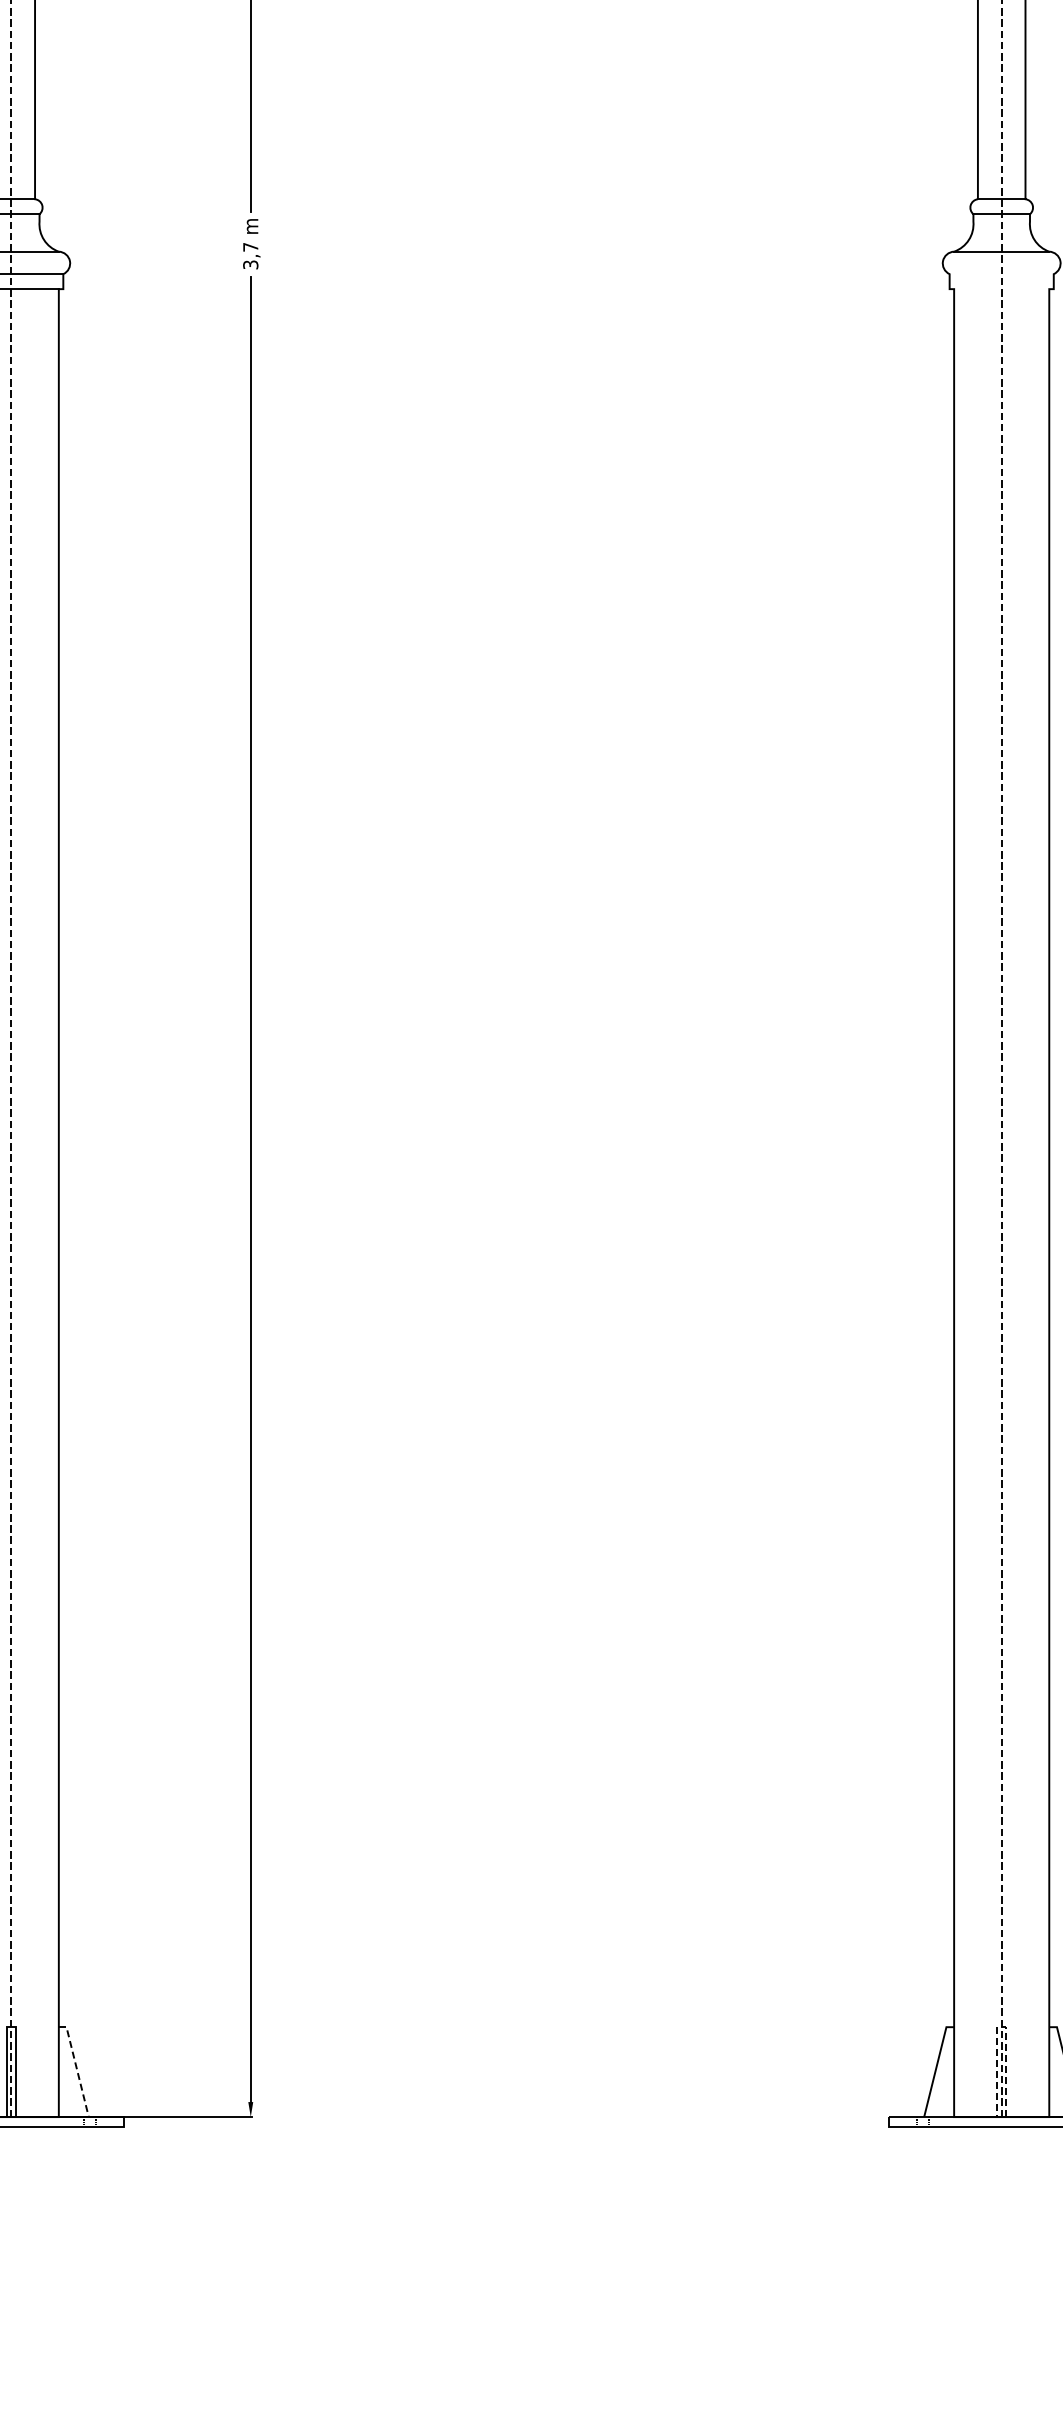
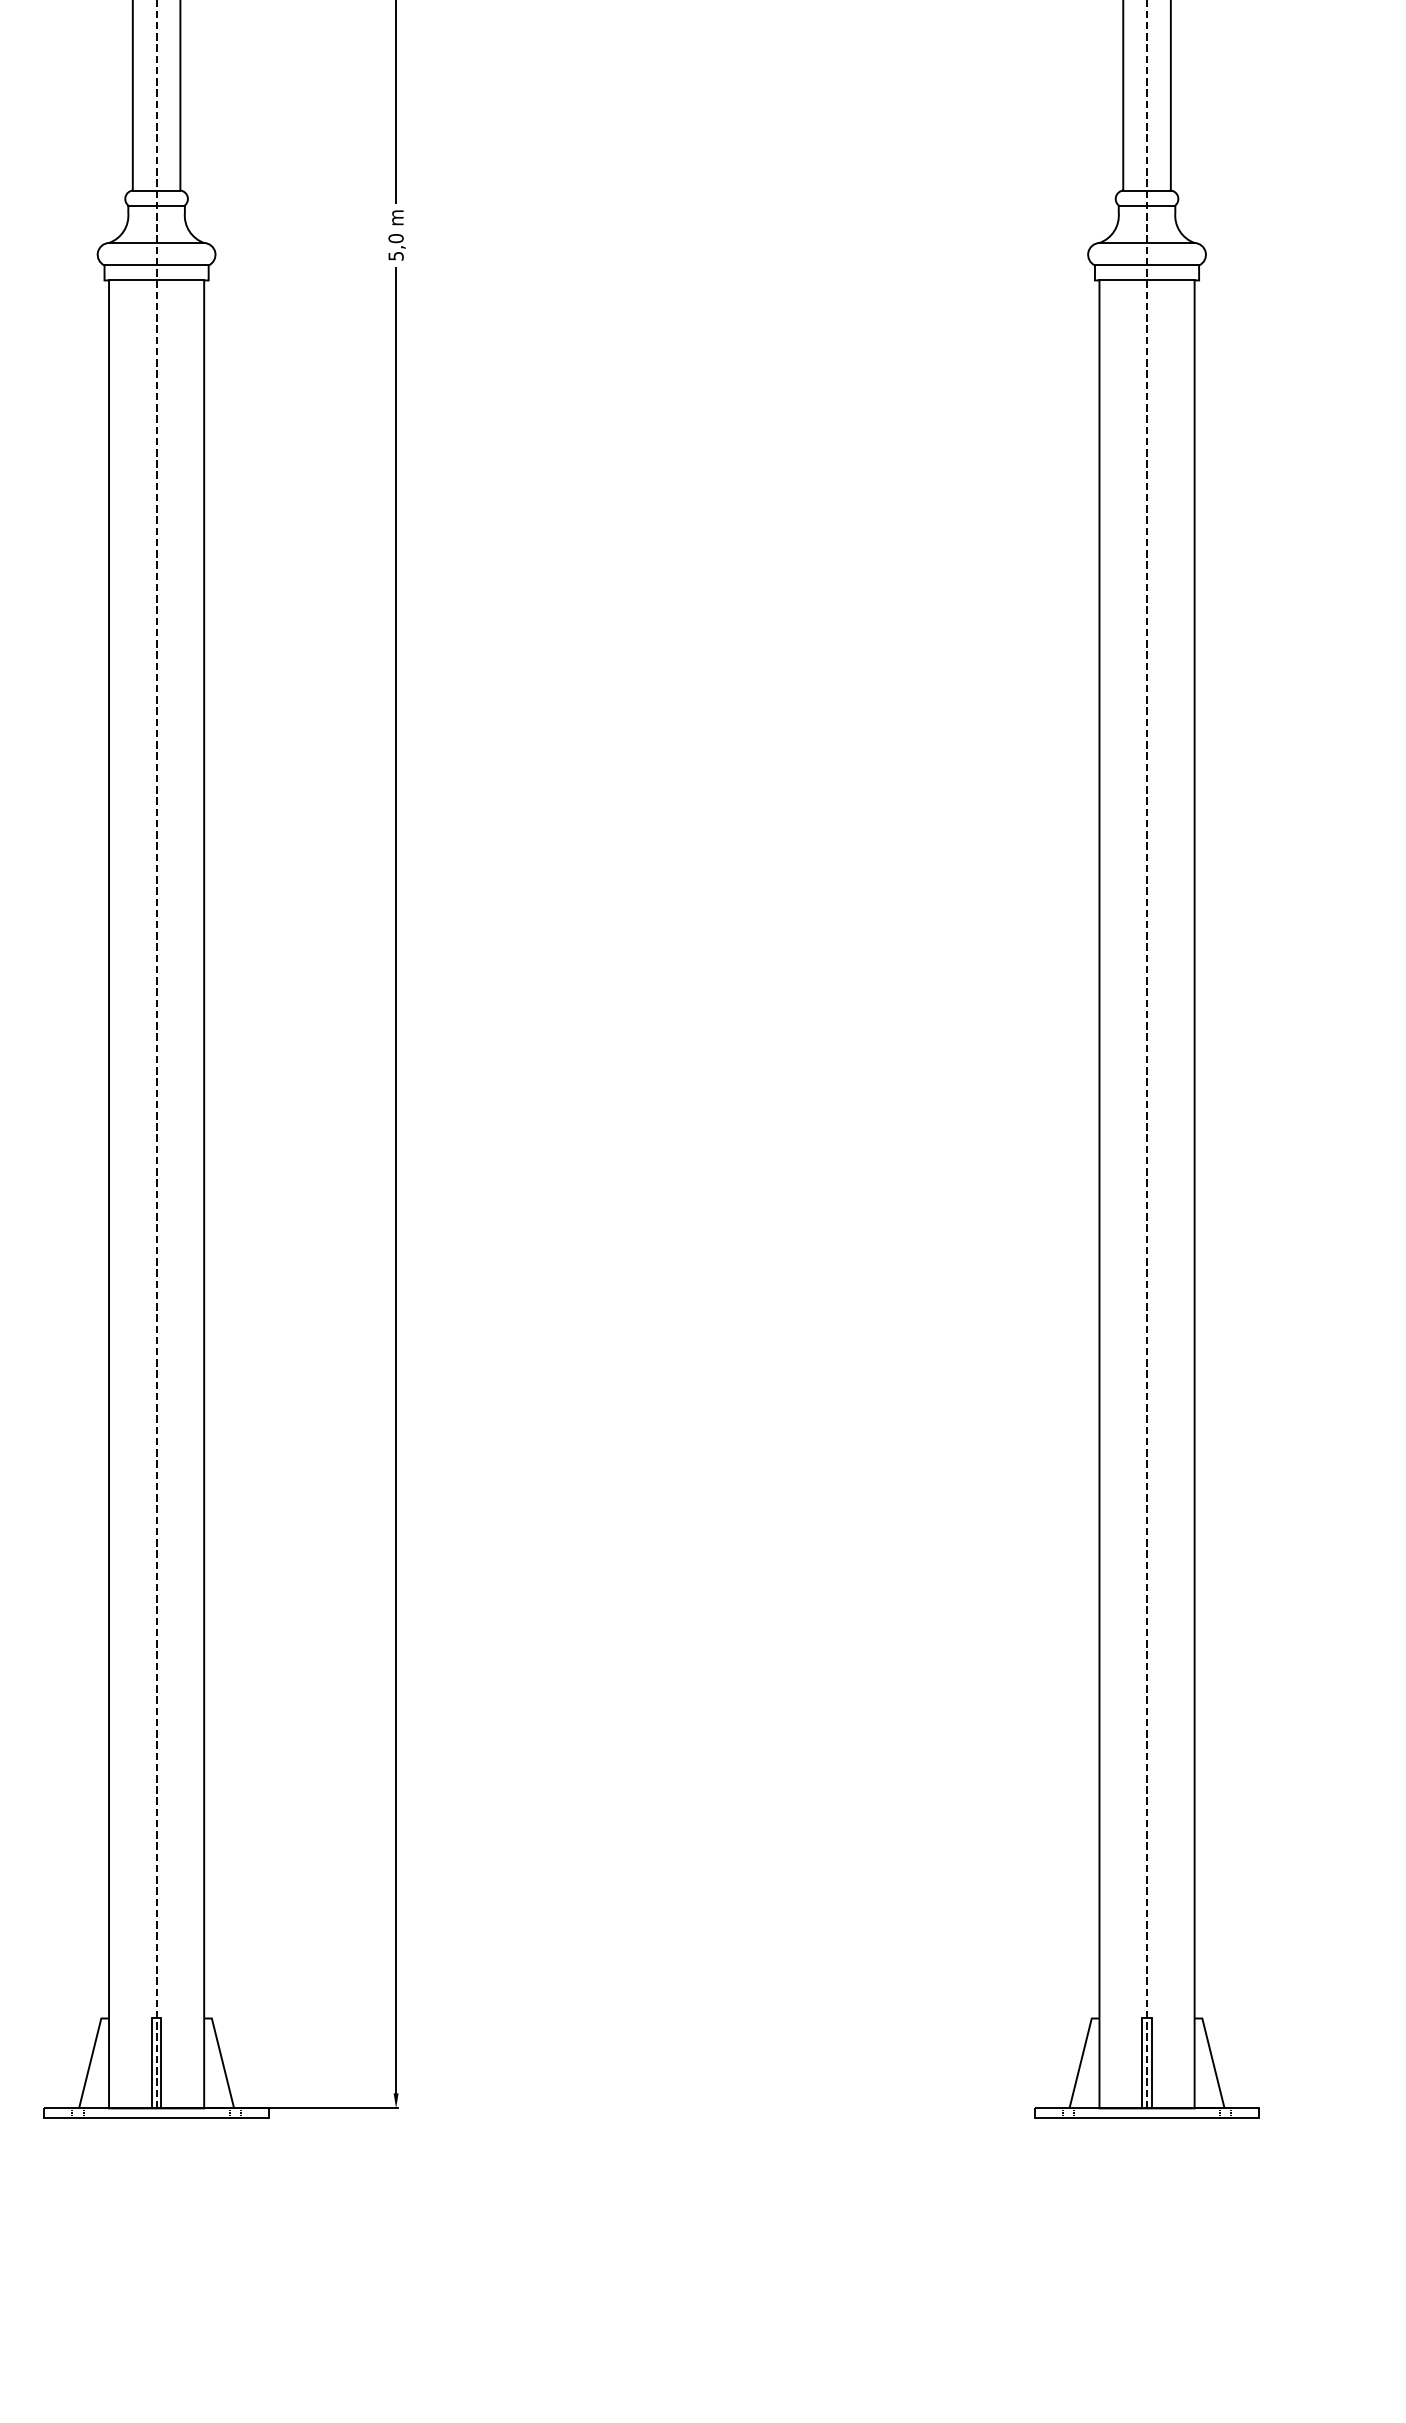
text: (250, 256) -> (395, 247), 3,7 -> 5,0
line: (1001, 274) -> (1146, 265), added
line: (1001, 289) -> (1146, 280), added
line: (1002, 2027) -> (1147, 2018), dashed -> solid
line: (76, 2068) -> (221, 2059), dashed -> solid

